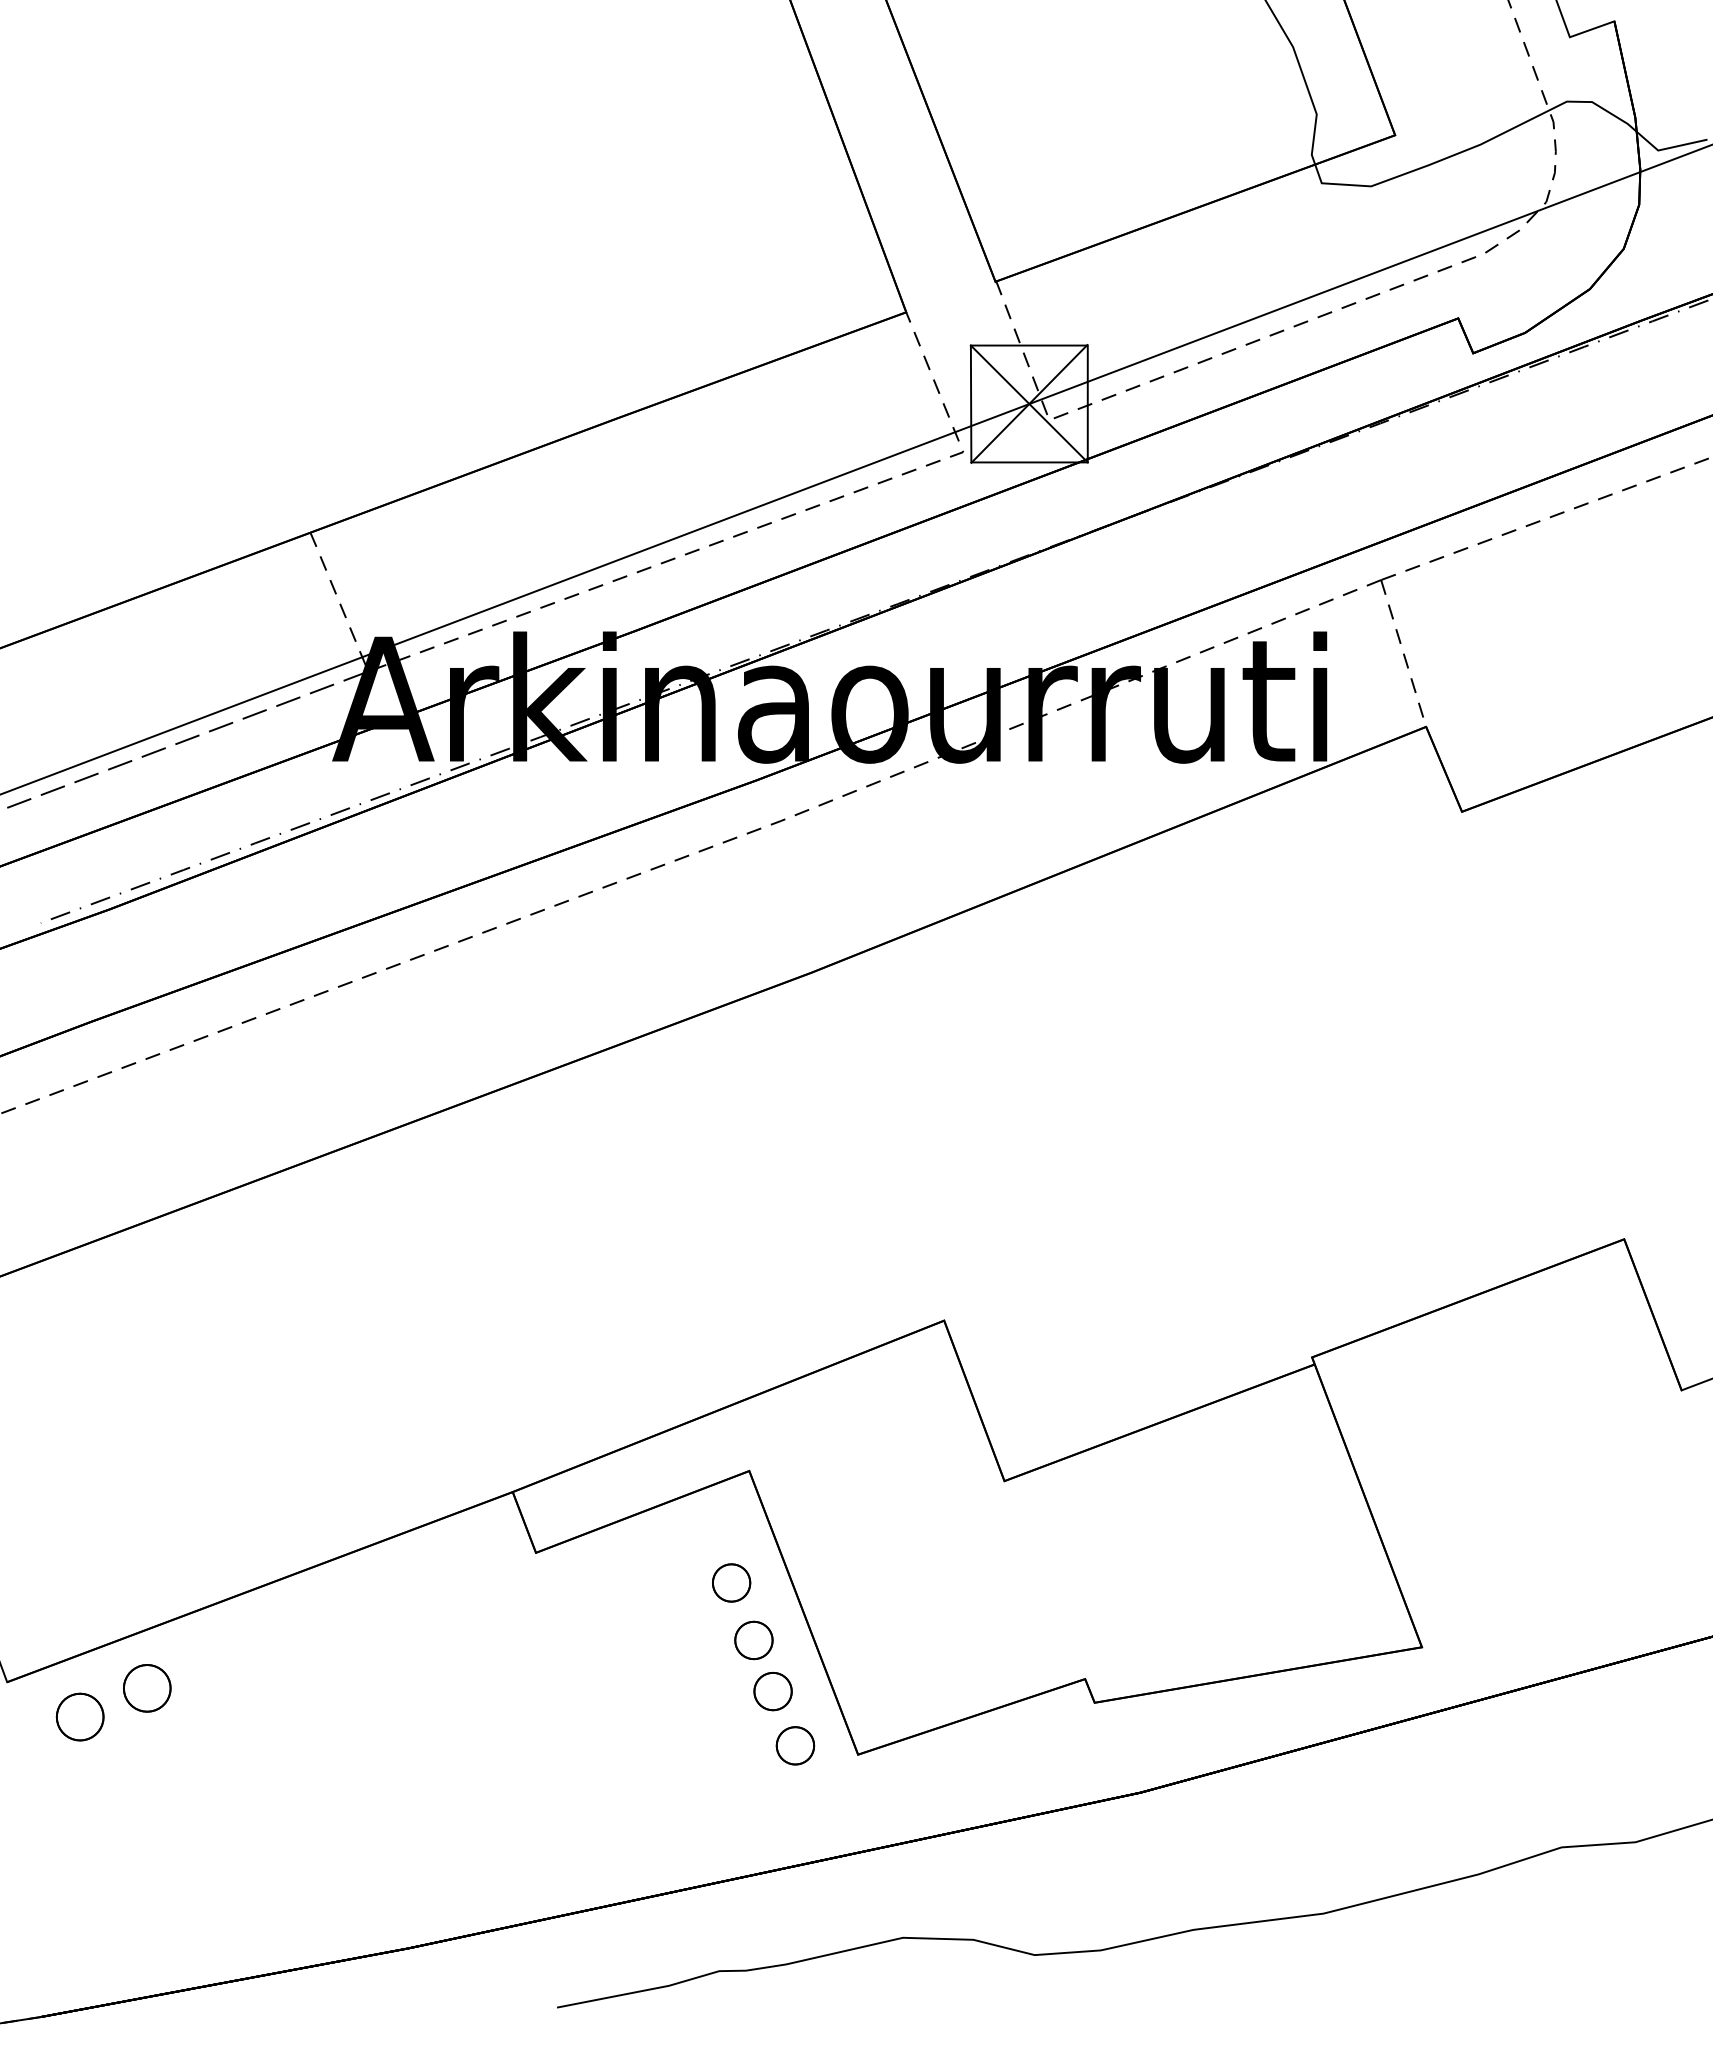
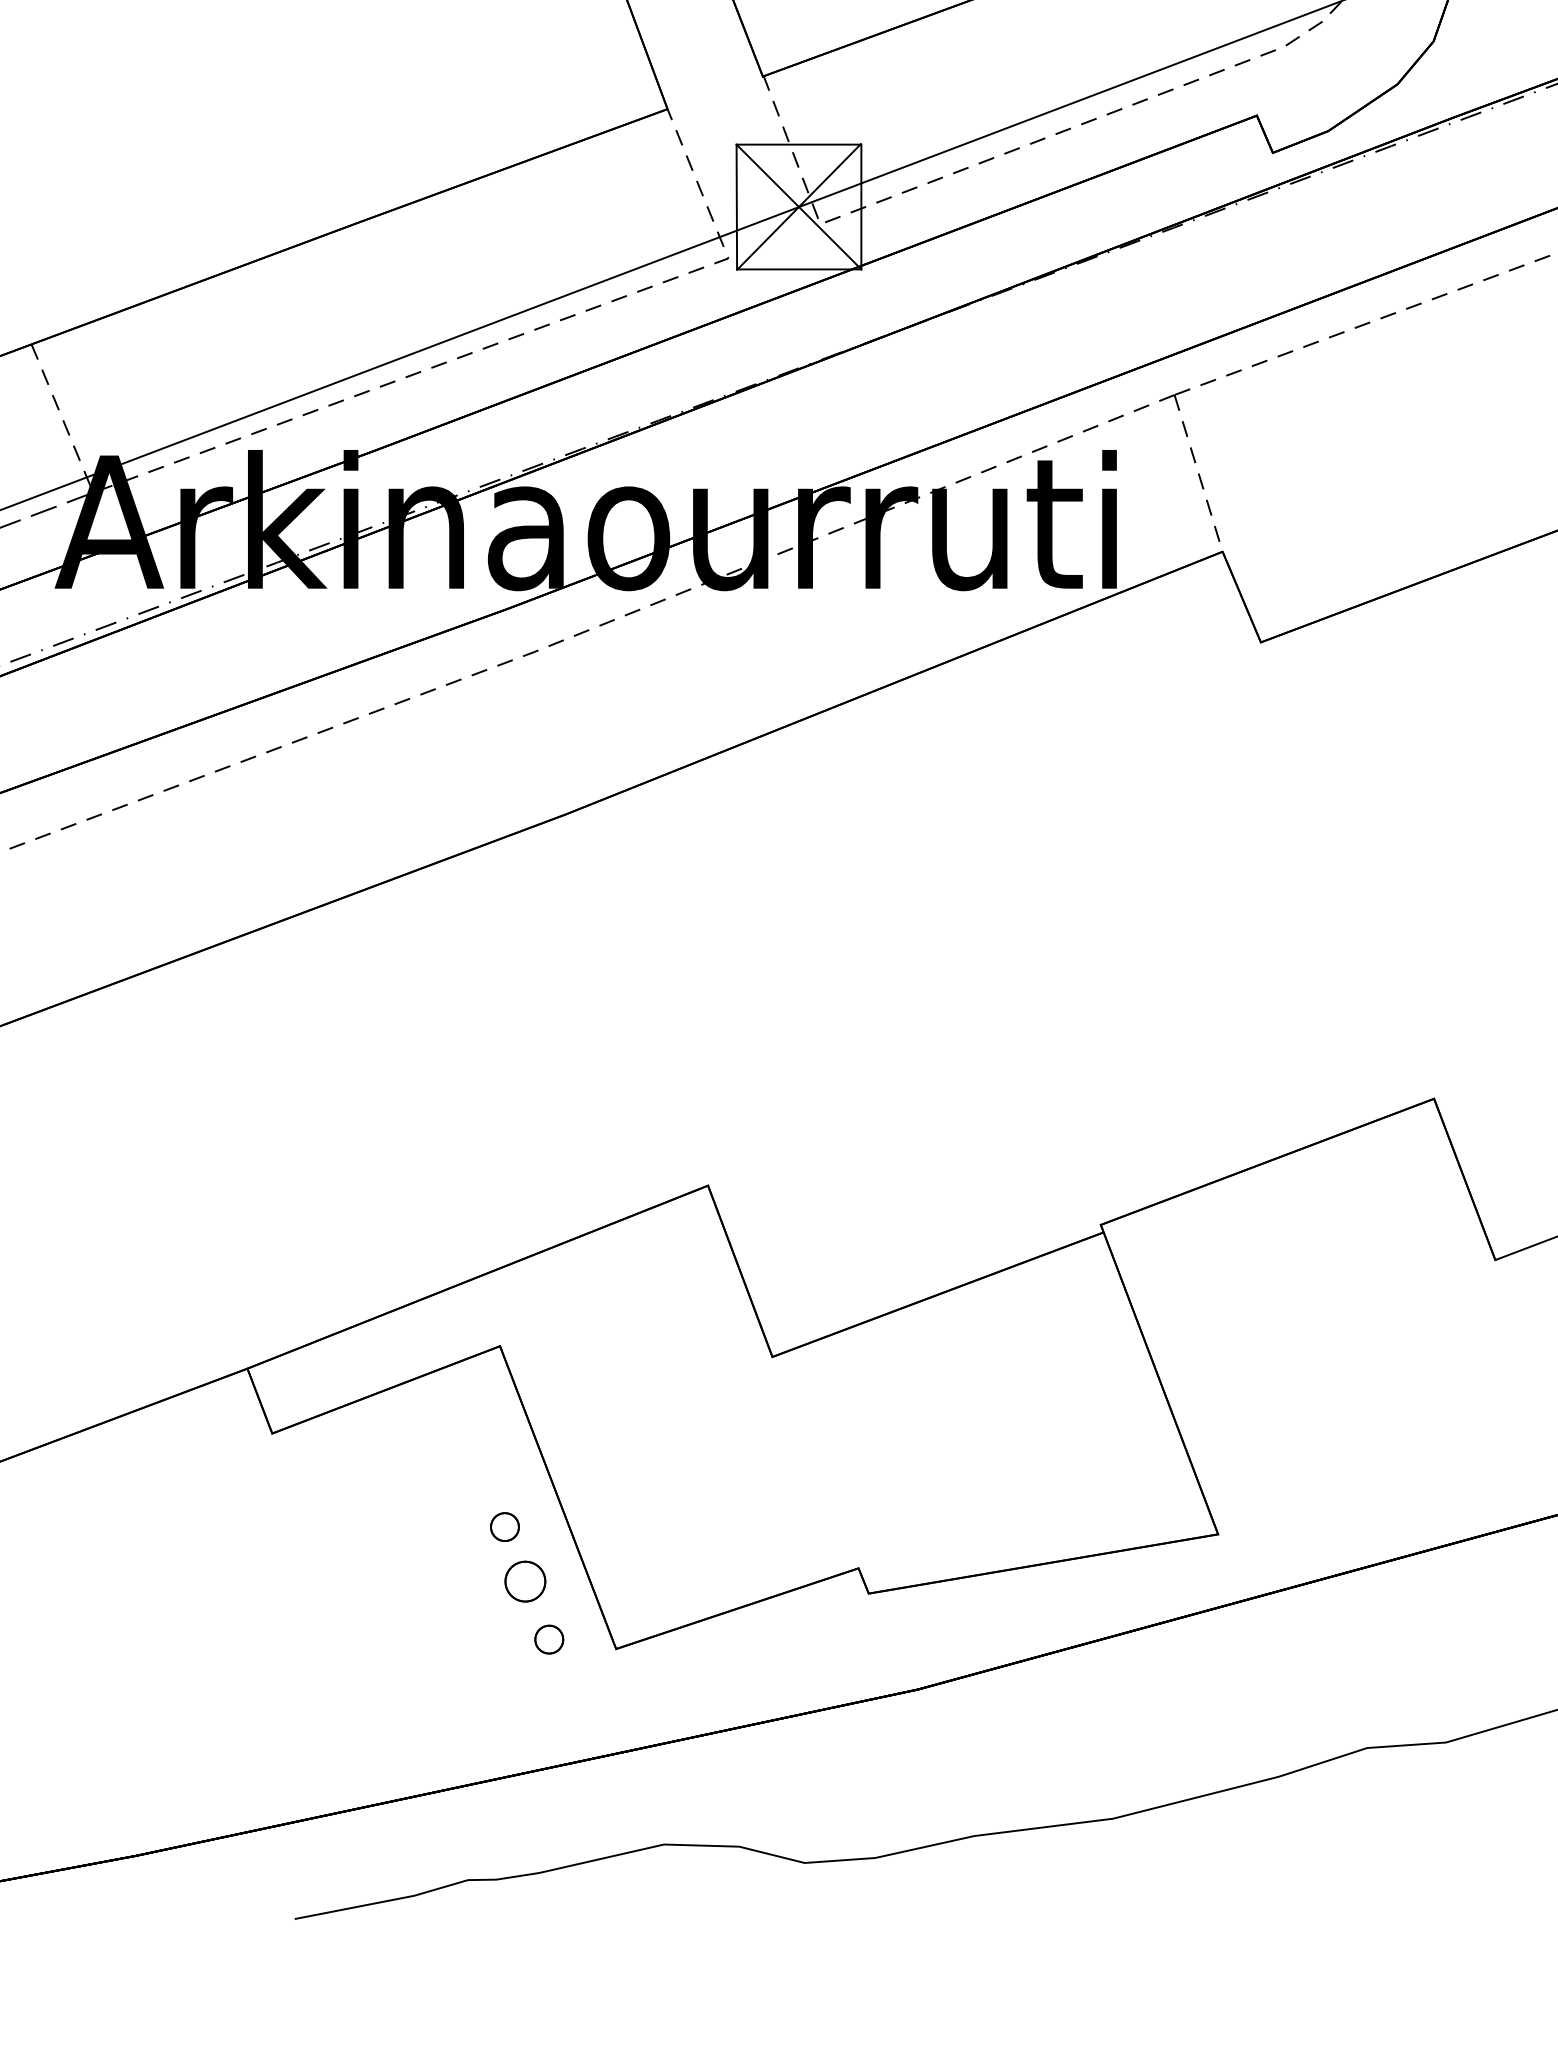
part: (731, 1582) -> (481, 1465), removed
part: (753, 1640) -> (504, 1527), size x0.7
part: (795, 1745) -> (549, 1639), size x0.7

